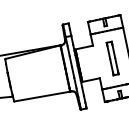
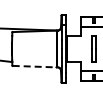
line: (42, 96) -> (34, 66), solid -> dashed

